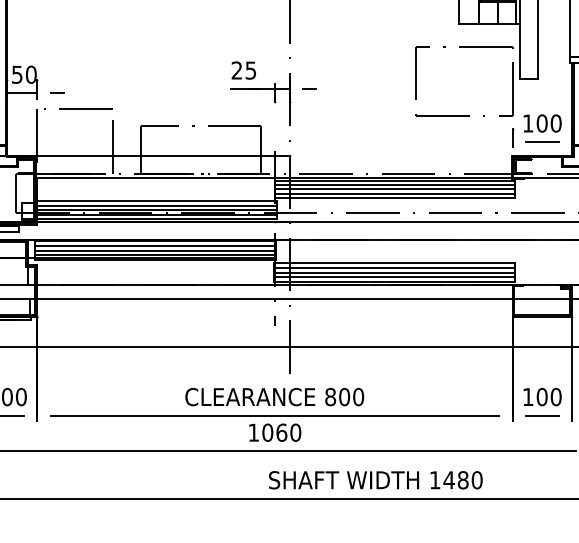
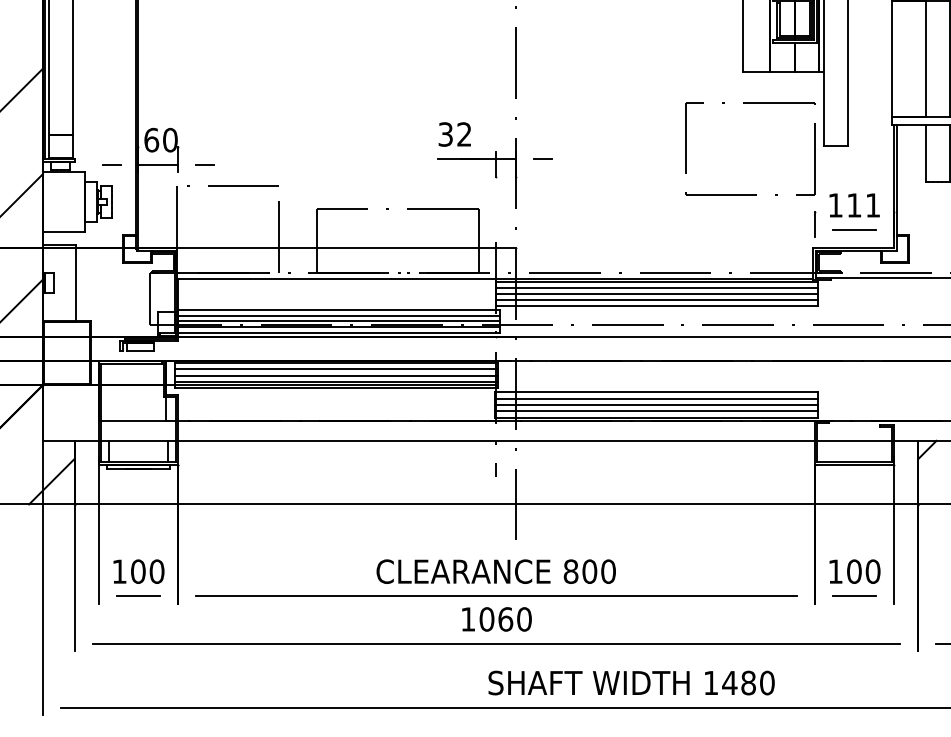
text: (243, 70) -> (454, 134), 25 -> 32
text: (17, 74) -> (151, 139), 50 -> 60
text: (549, 123) -> (863, 205), 100 -> 111

